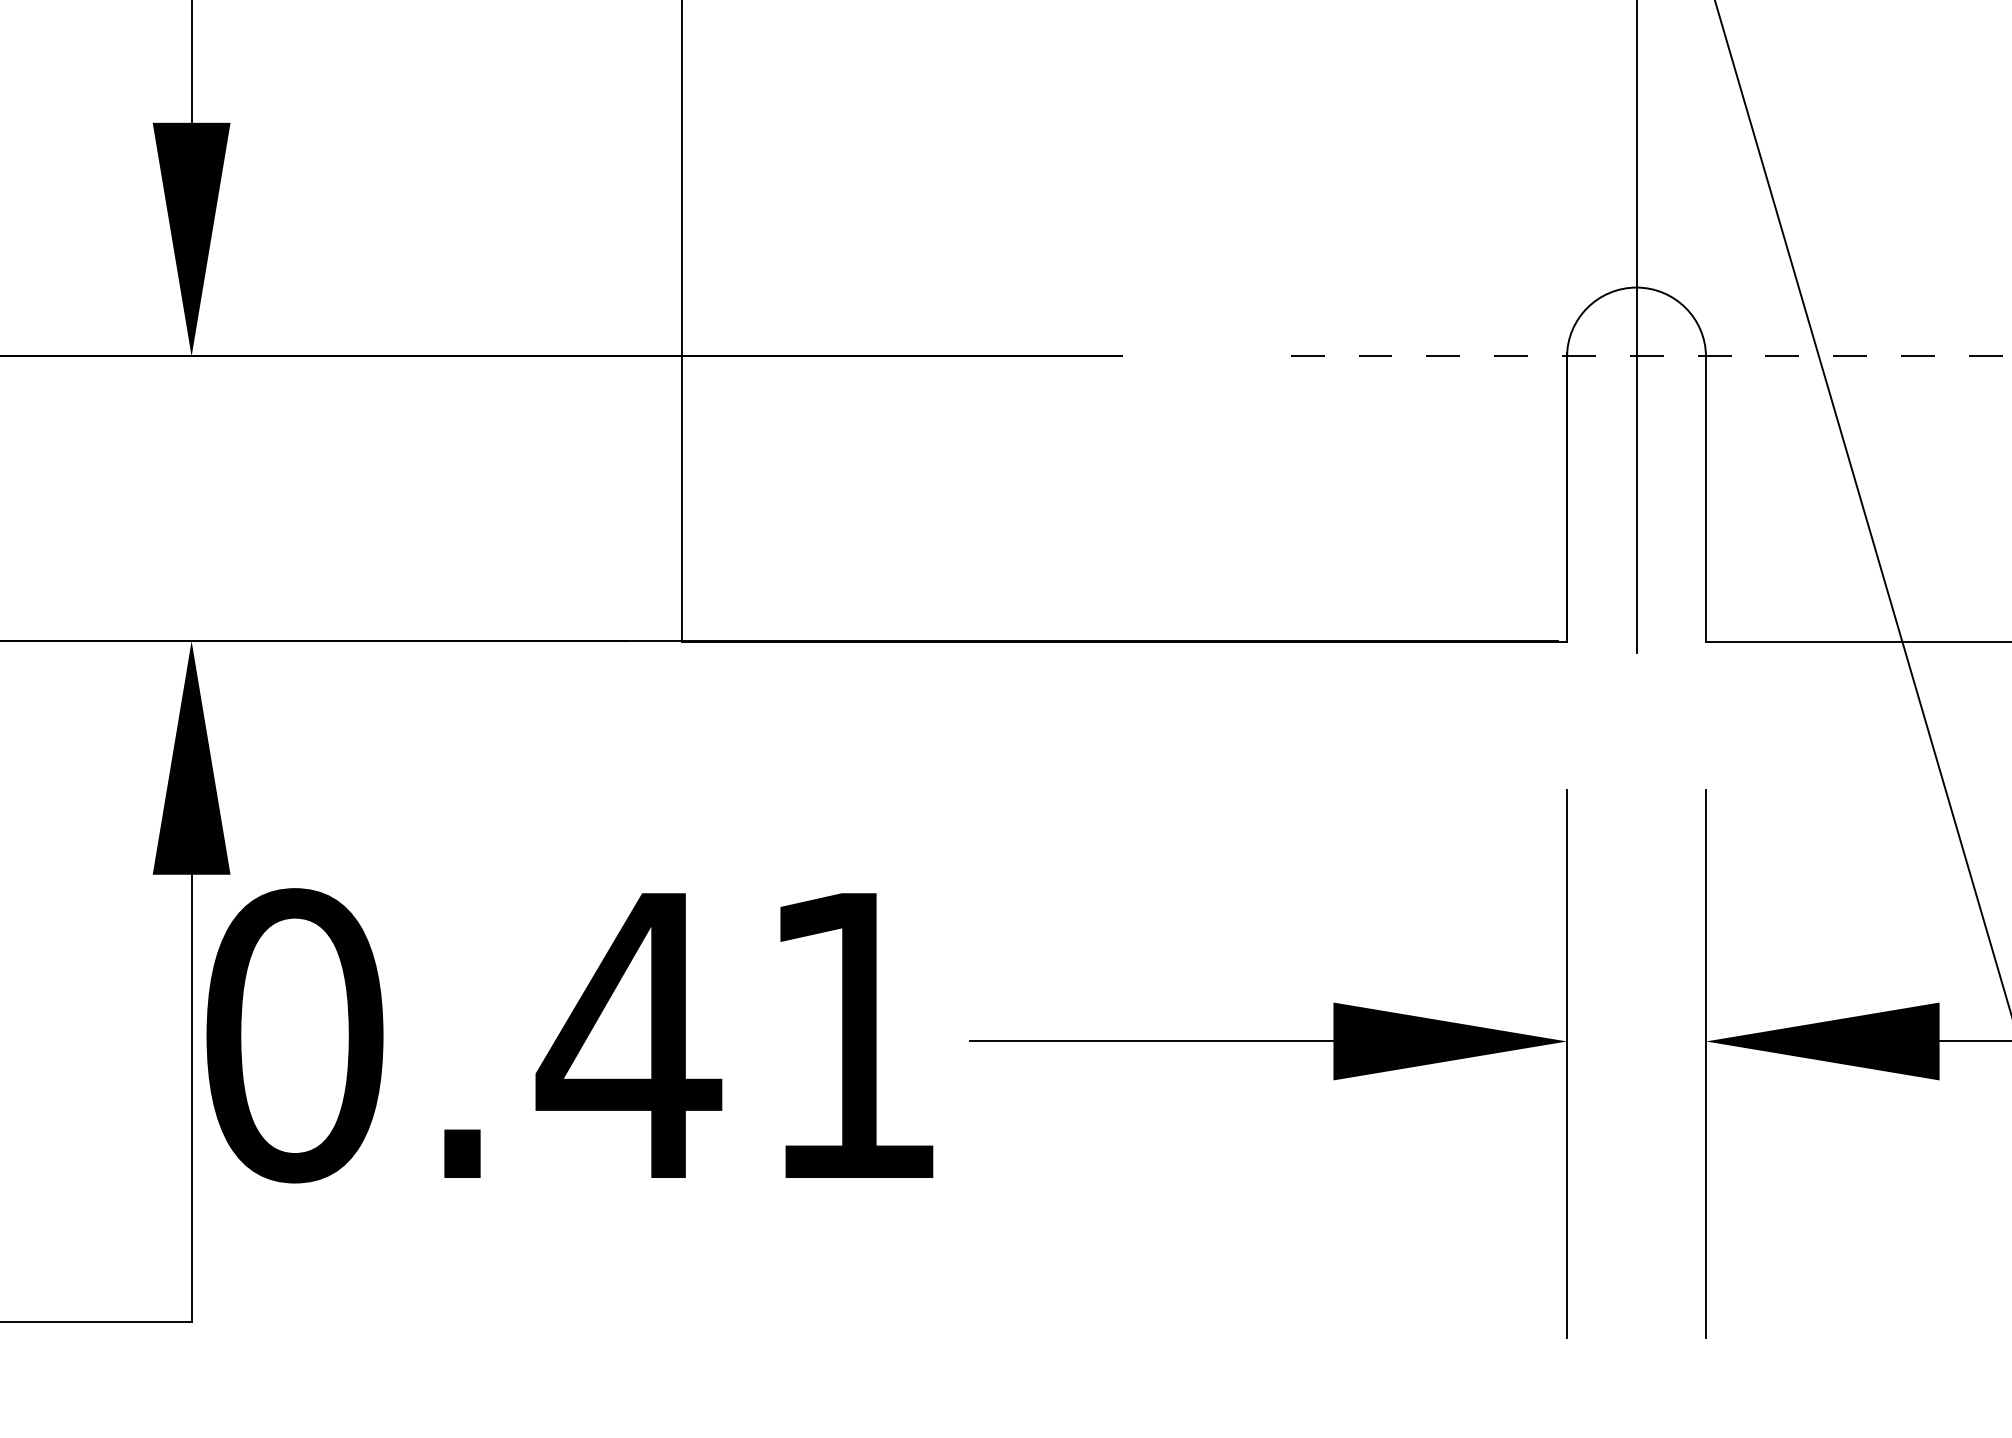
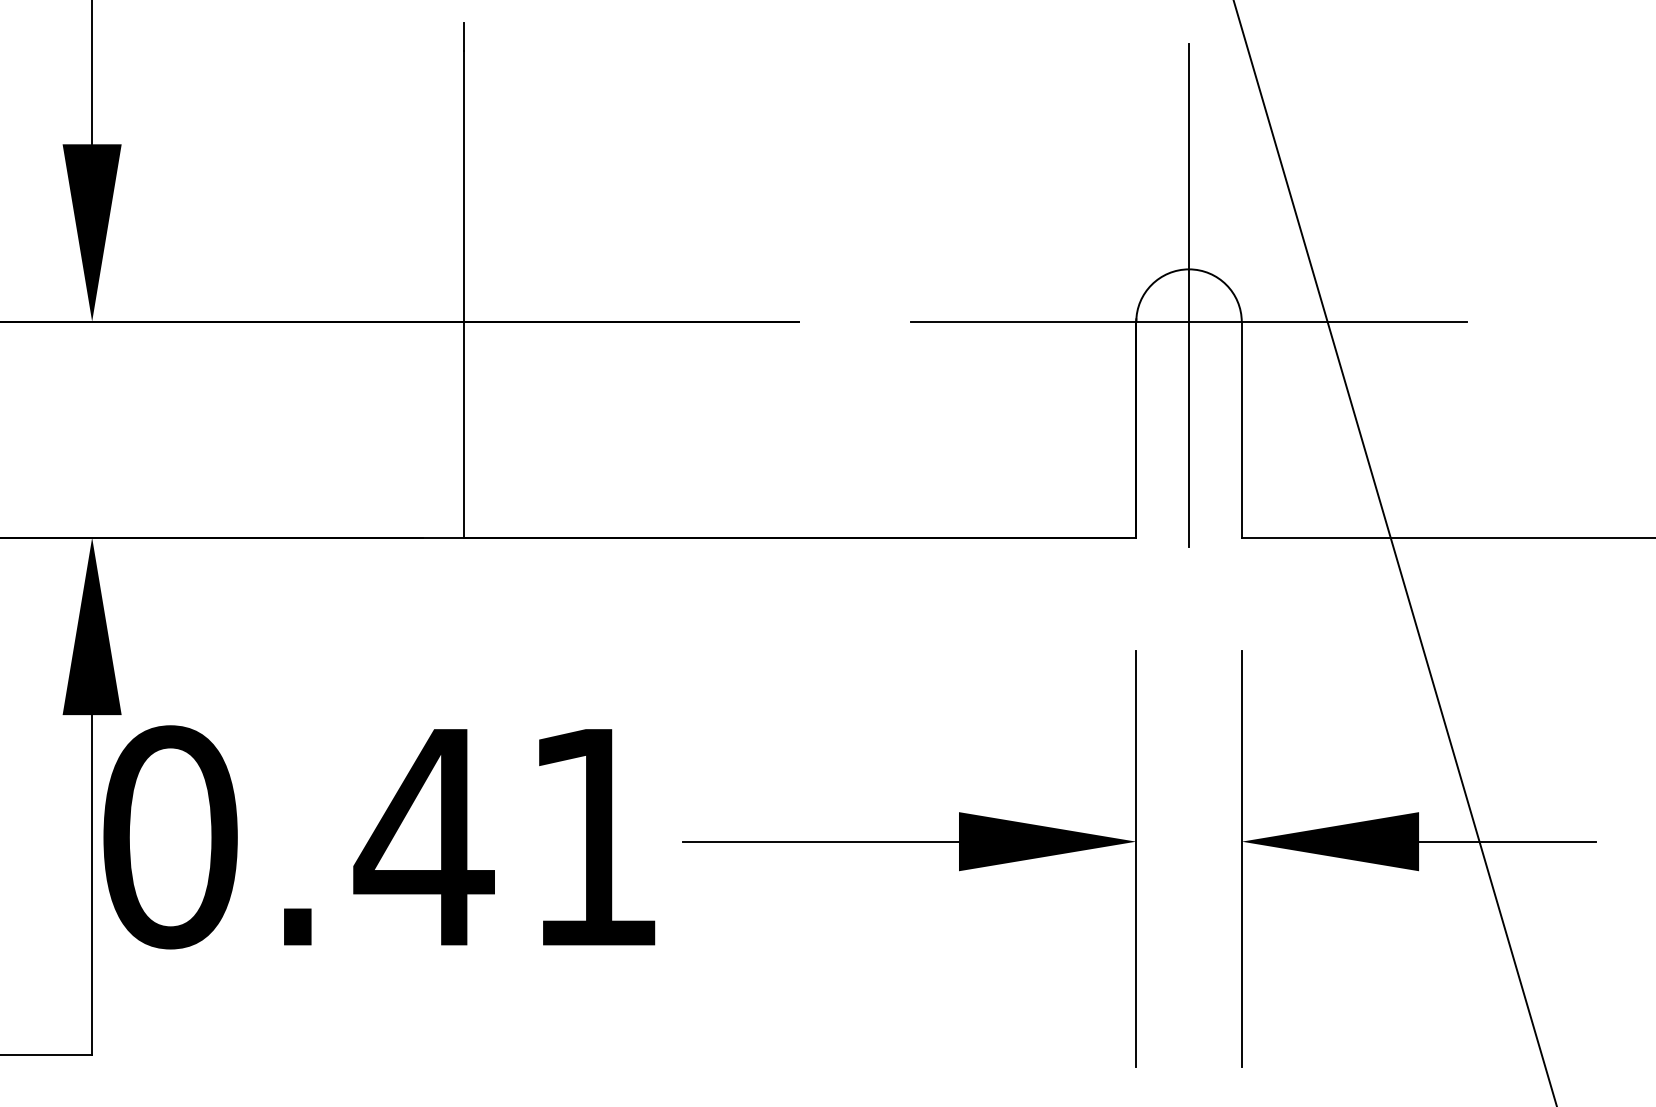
line: (1637, 356) -> (1189, 321), dashed -> solid

